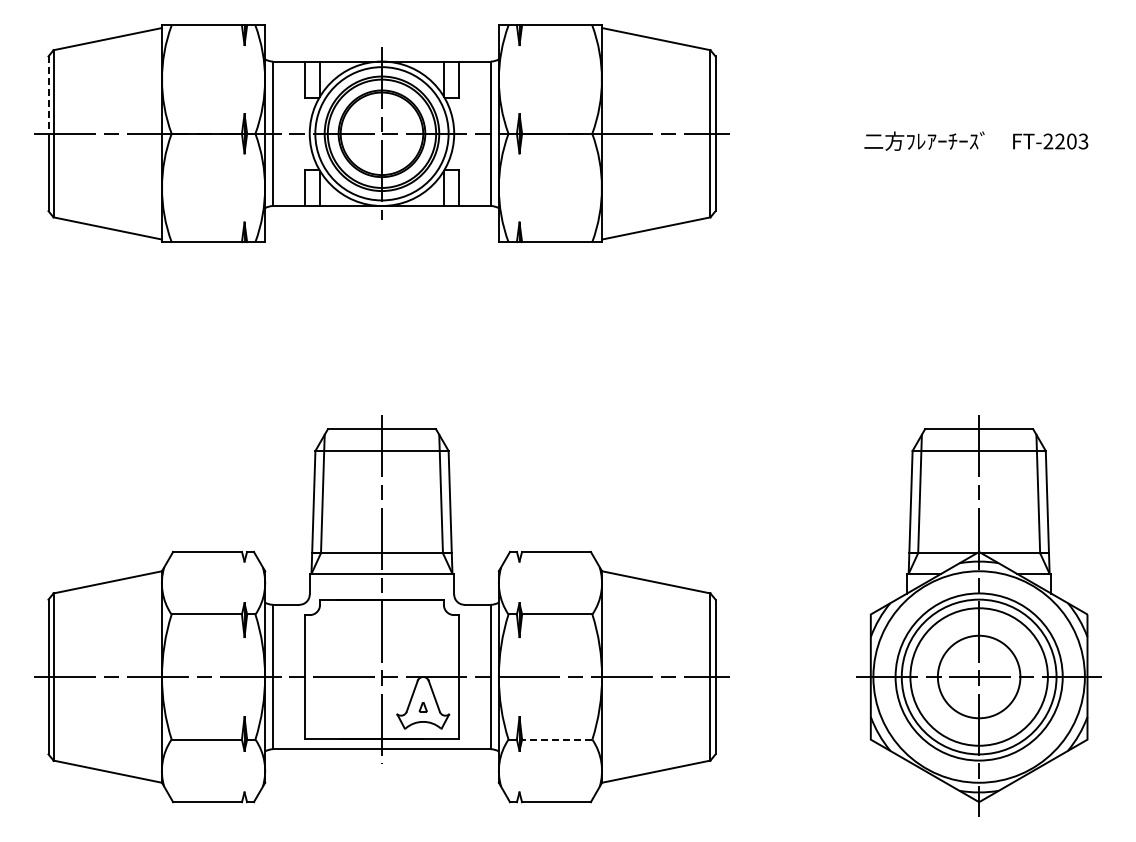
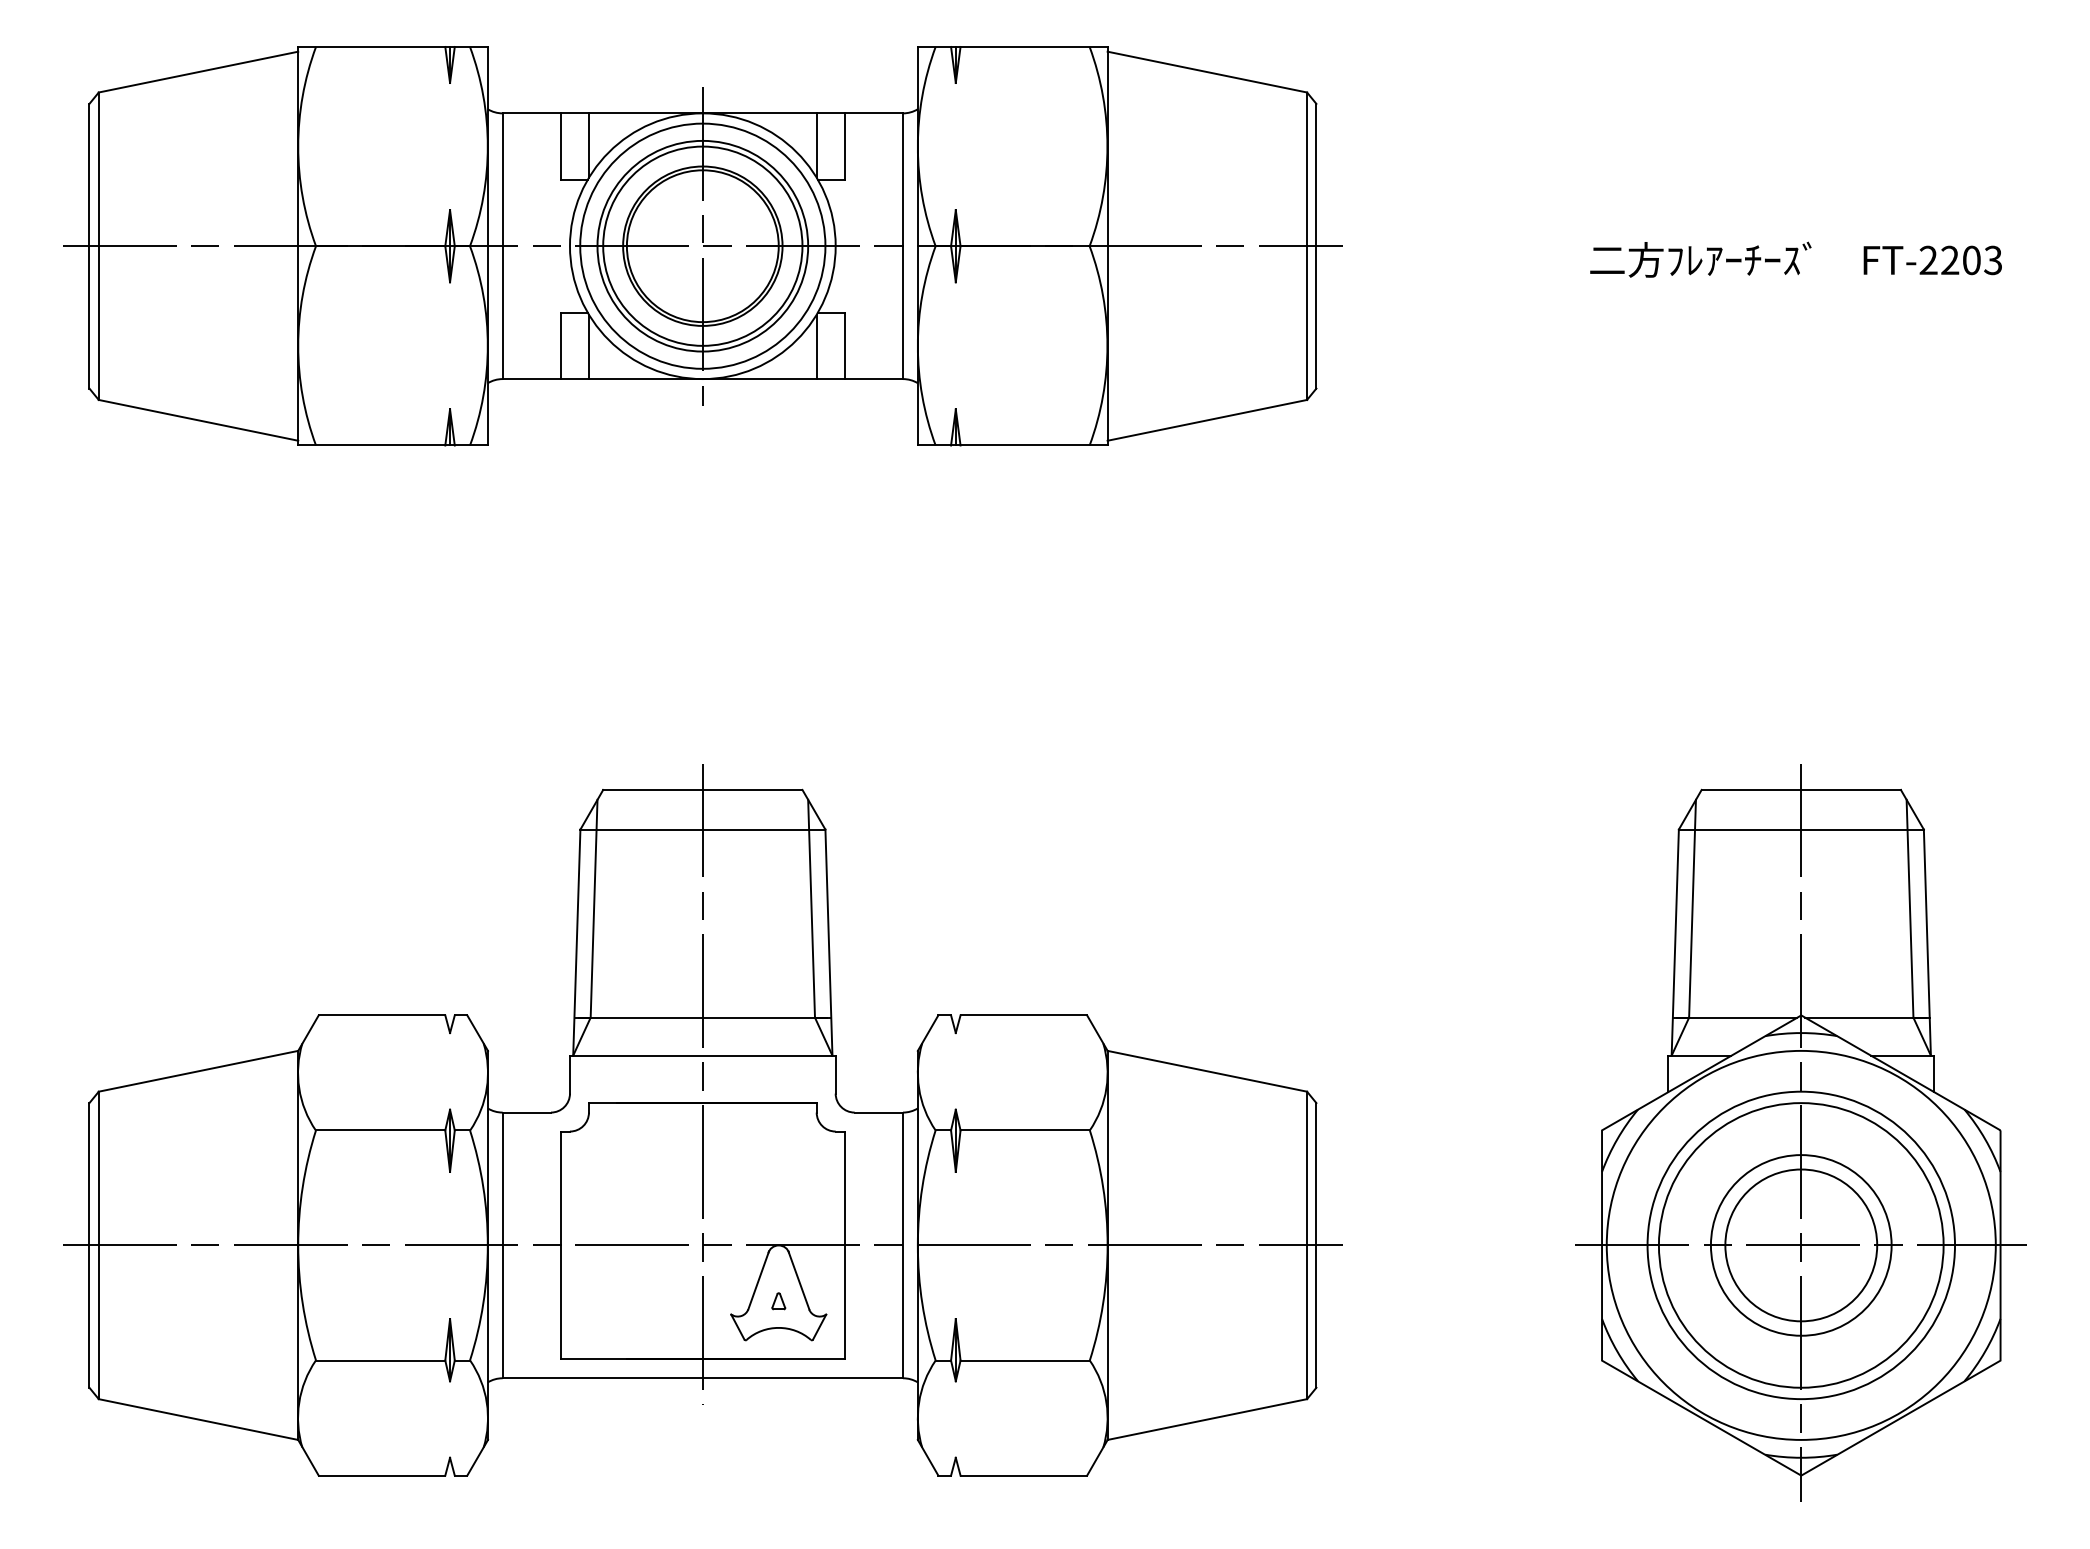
line: (48, 95) -> (89, 175), dashed -> solid
circle: (979, 676) -> (1801, 1244), size x0.71
line: (556, 739) -> (1023, 1360), dashed -> solid

